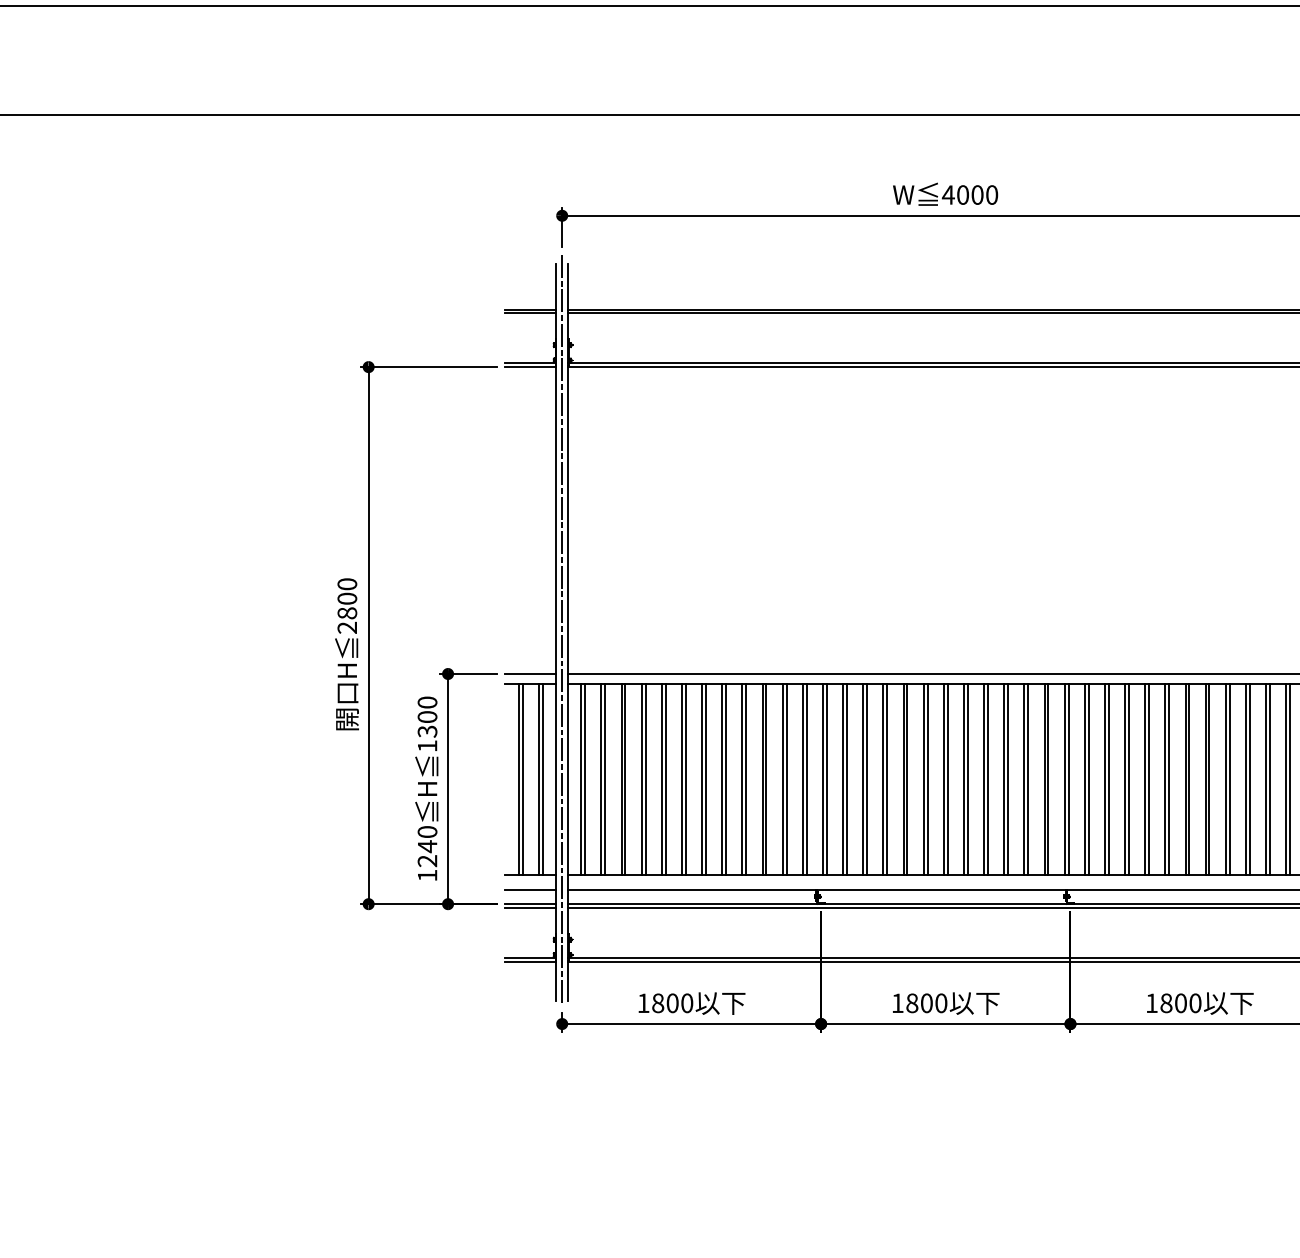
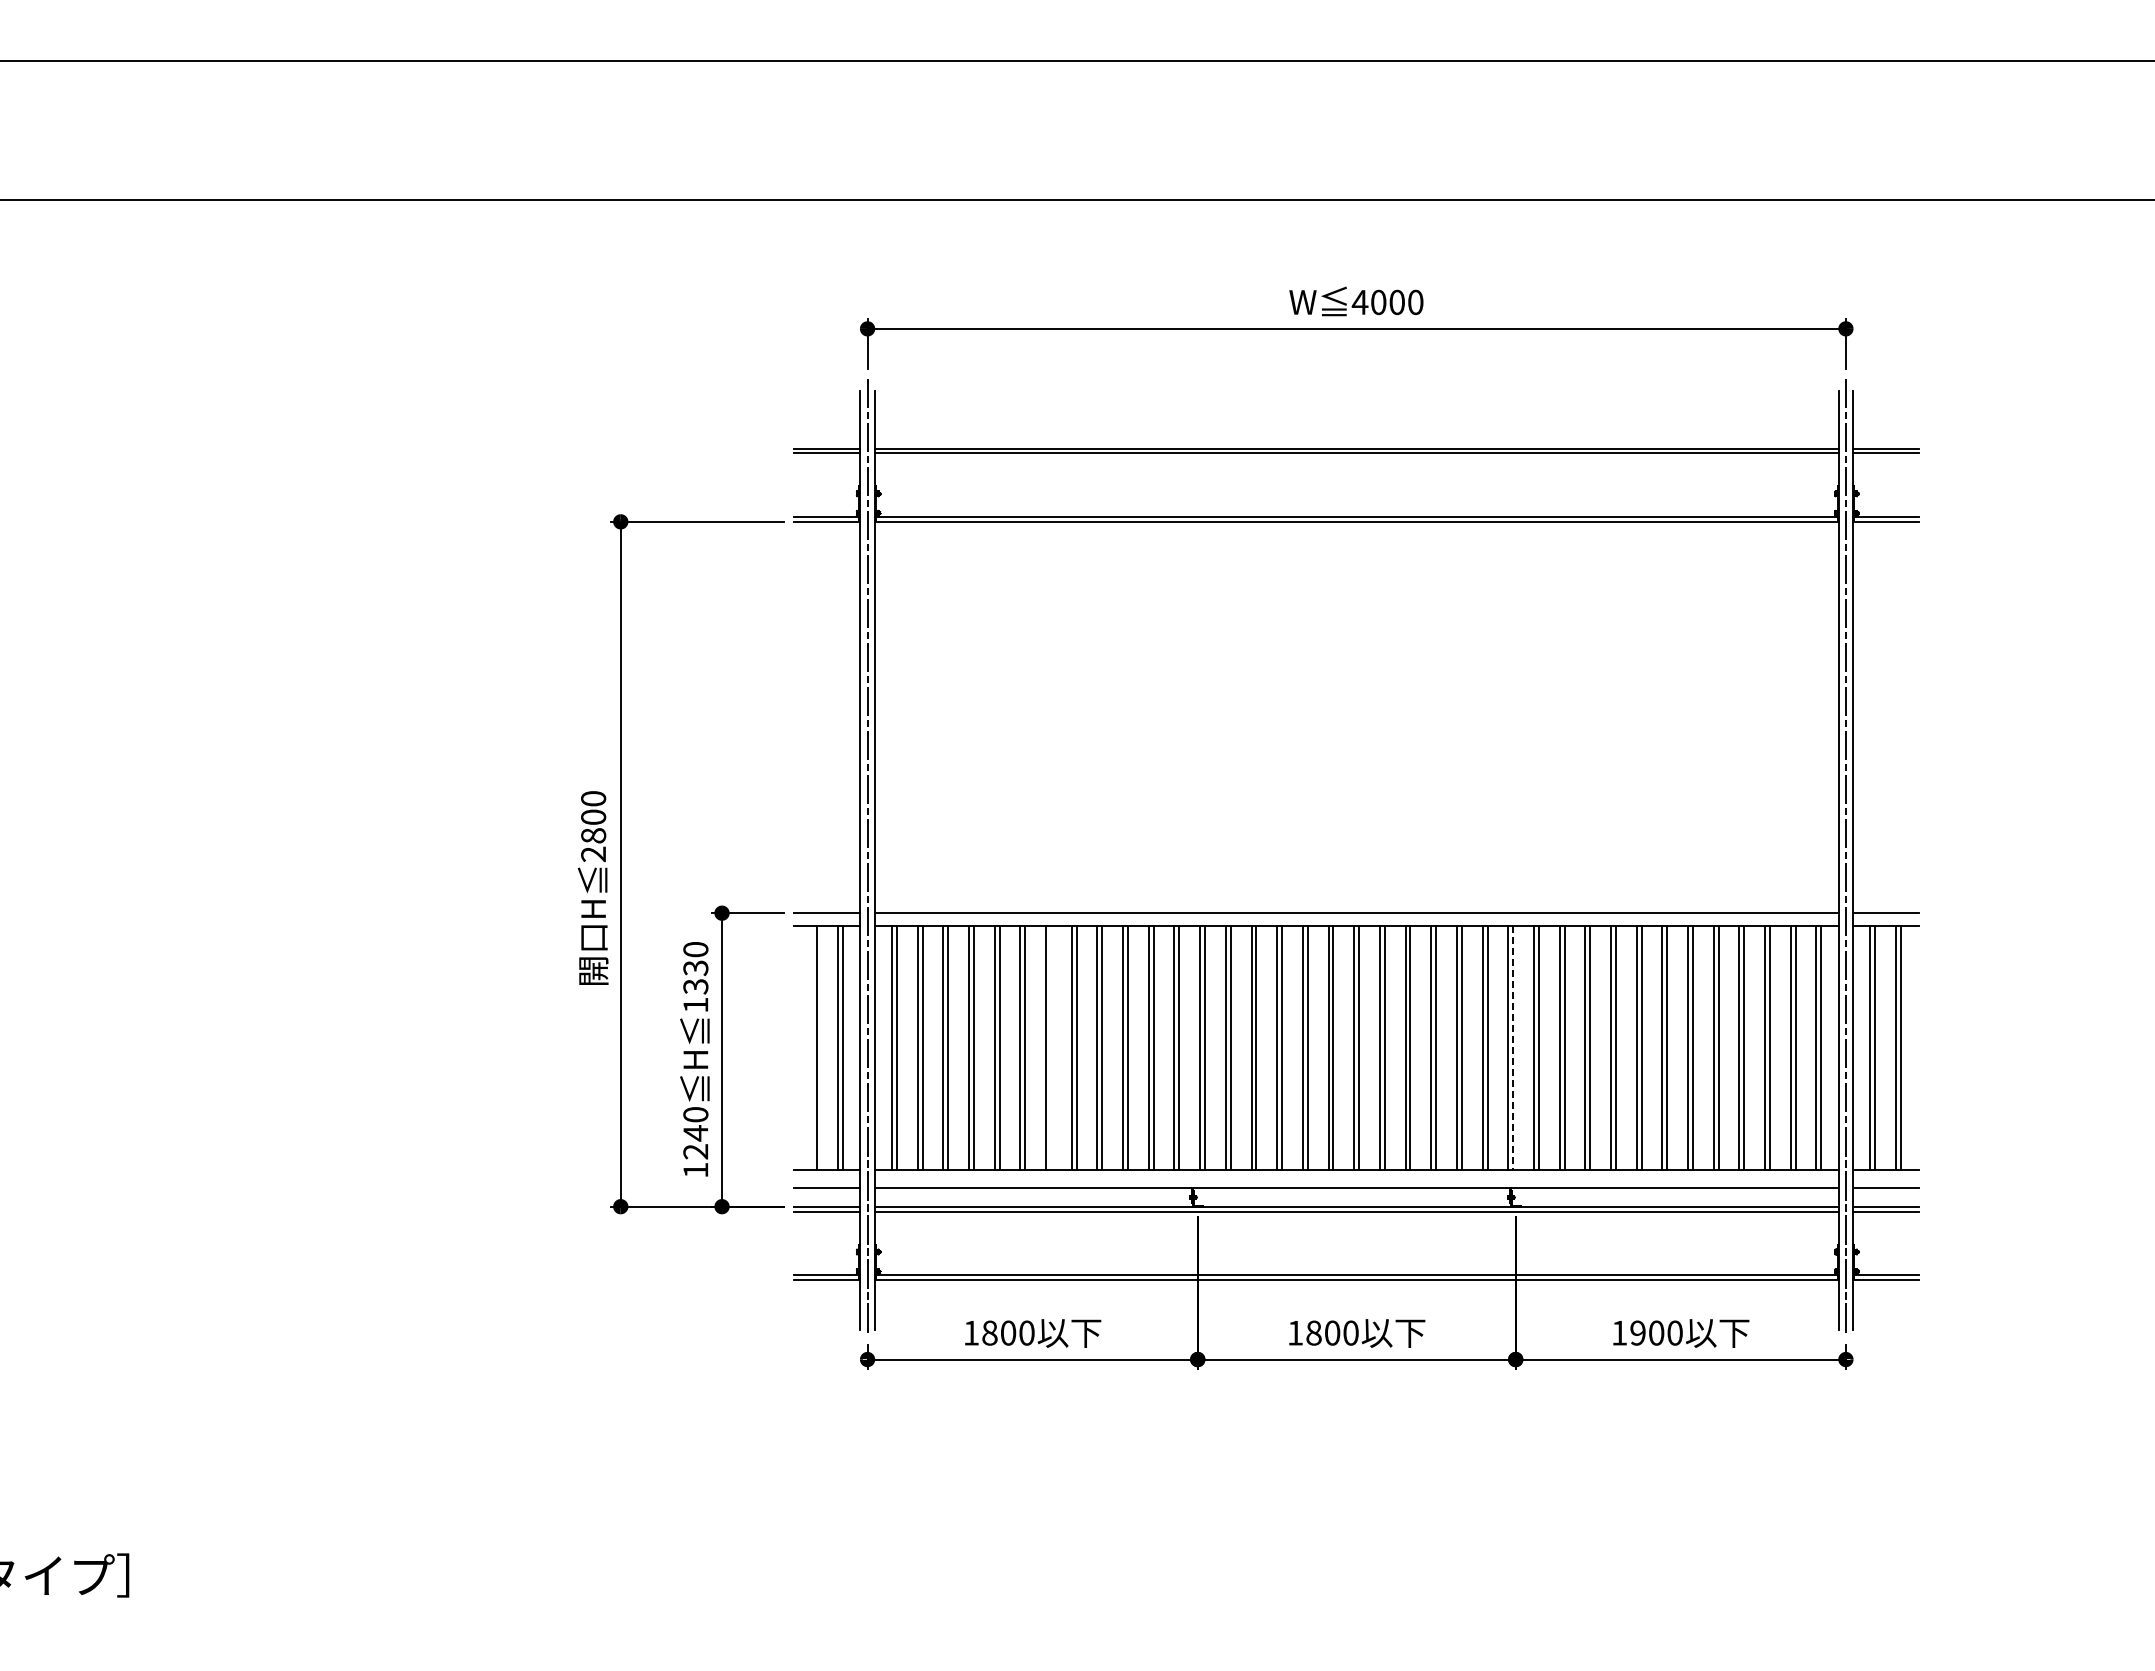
text: (427, 717) -> (695, 968), 1300 -> 1330
line: (519, 779) -> (812, 1047), removed
line: (705, 779) -> (1050, 1047), removed
line: (1068, 780) -> (1513, 1048), solid -> dashed
text: (1165, 1002) -> (1637, 1332), 1800 -> 1900

